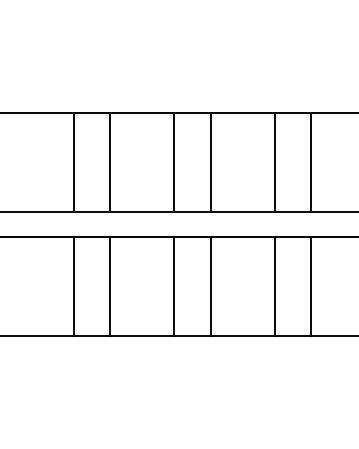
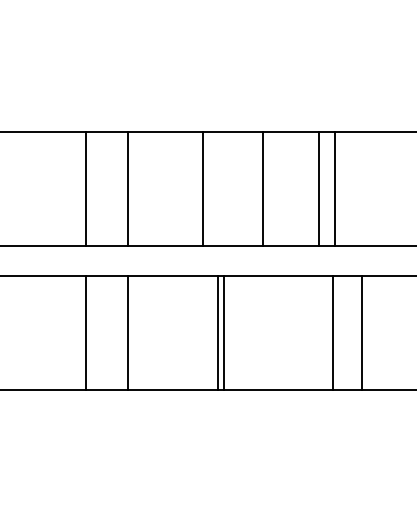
line: (210, 162) -> (263, 188), moved
line: (311, 162) -> (335, 188), moved
line: (174, 286) -> (217, 333), moved
line: (210, 286) -> (223, 333), moved
line: (274, 286) -> (332, 333), moved

